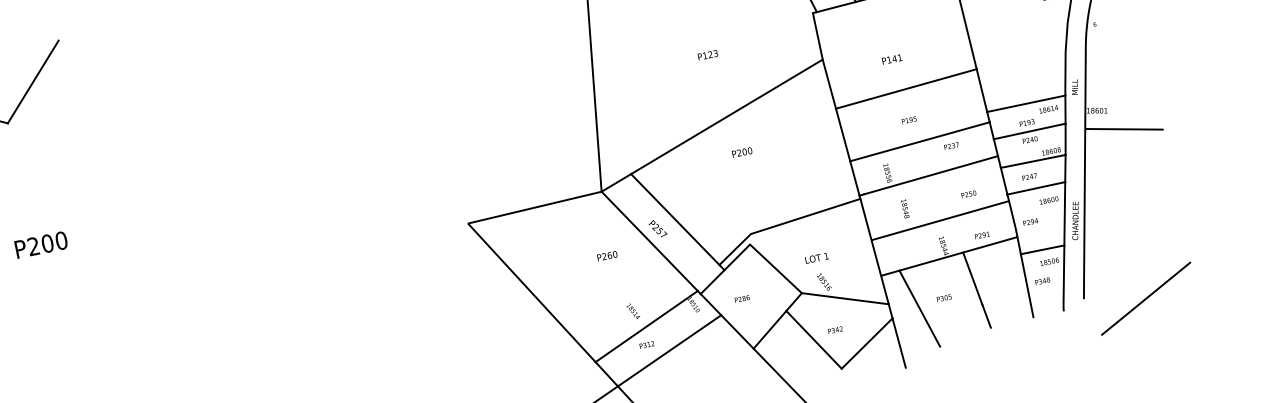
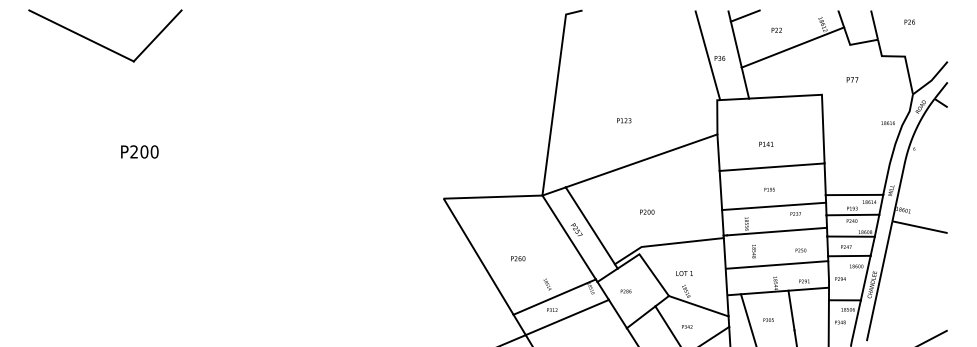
text: (708, 54) -> (624, 120), moved
text: (742, 151) -> (647, 211), moved
text: (607, 255) -> (518, 258), moved

